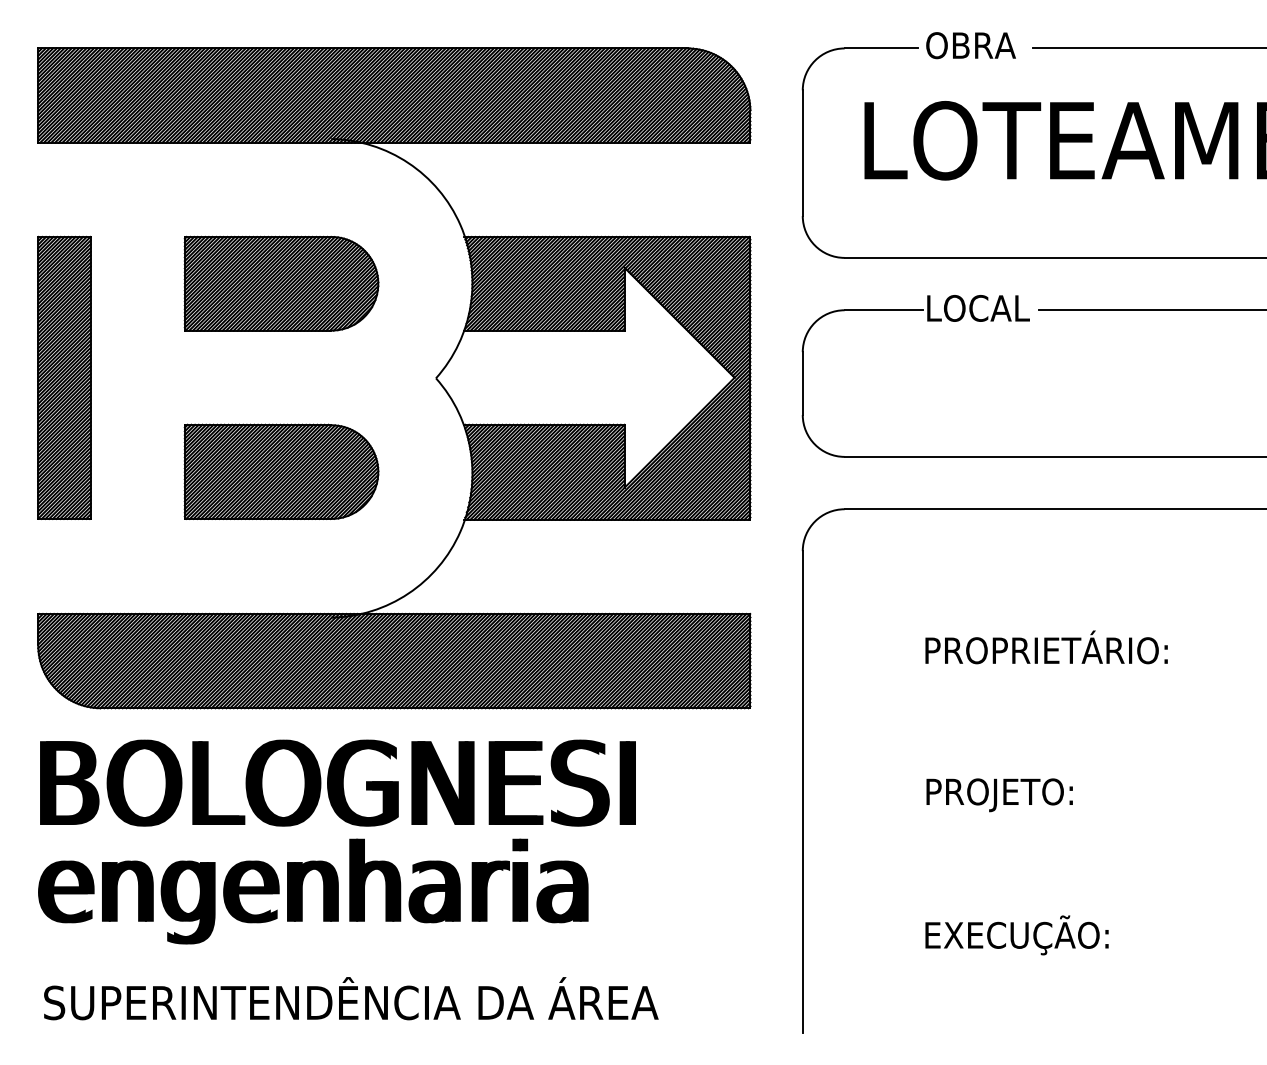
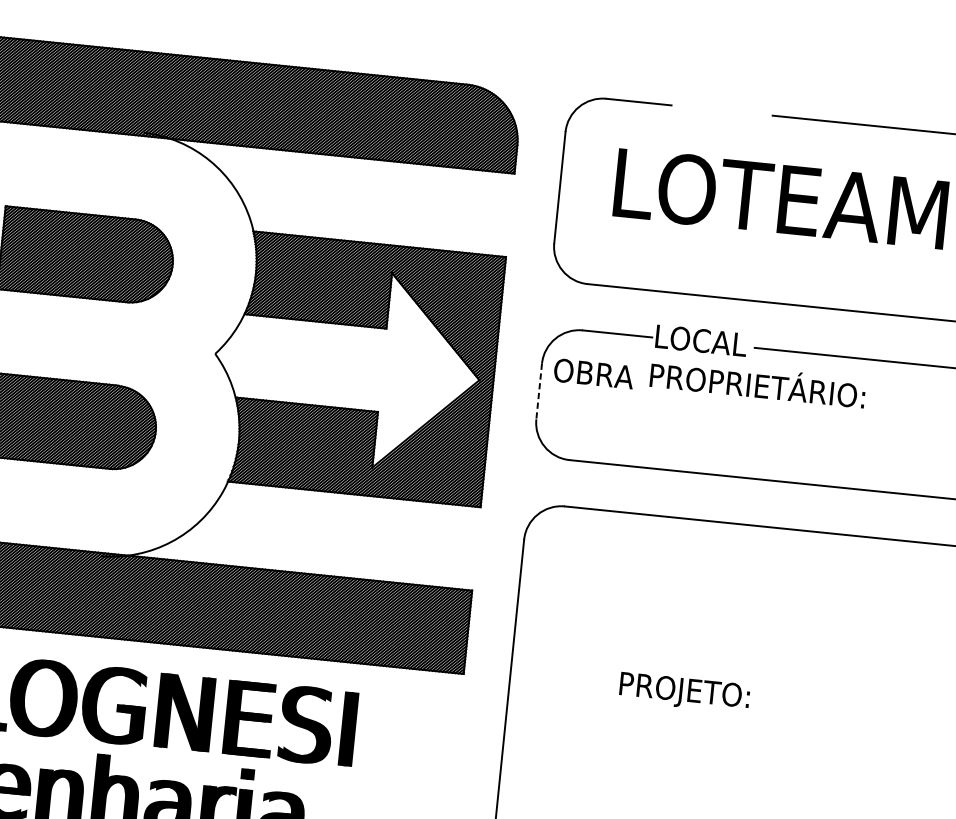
text: (970, 45) -> (593, 373), moved
line: (802, 384) -> (538, 392), solid -> dashed
text: (1046, 647) -> (757, 383), moved
text: (999, 795) -> (684, 693), moved

